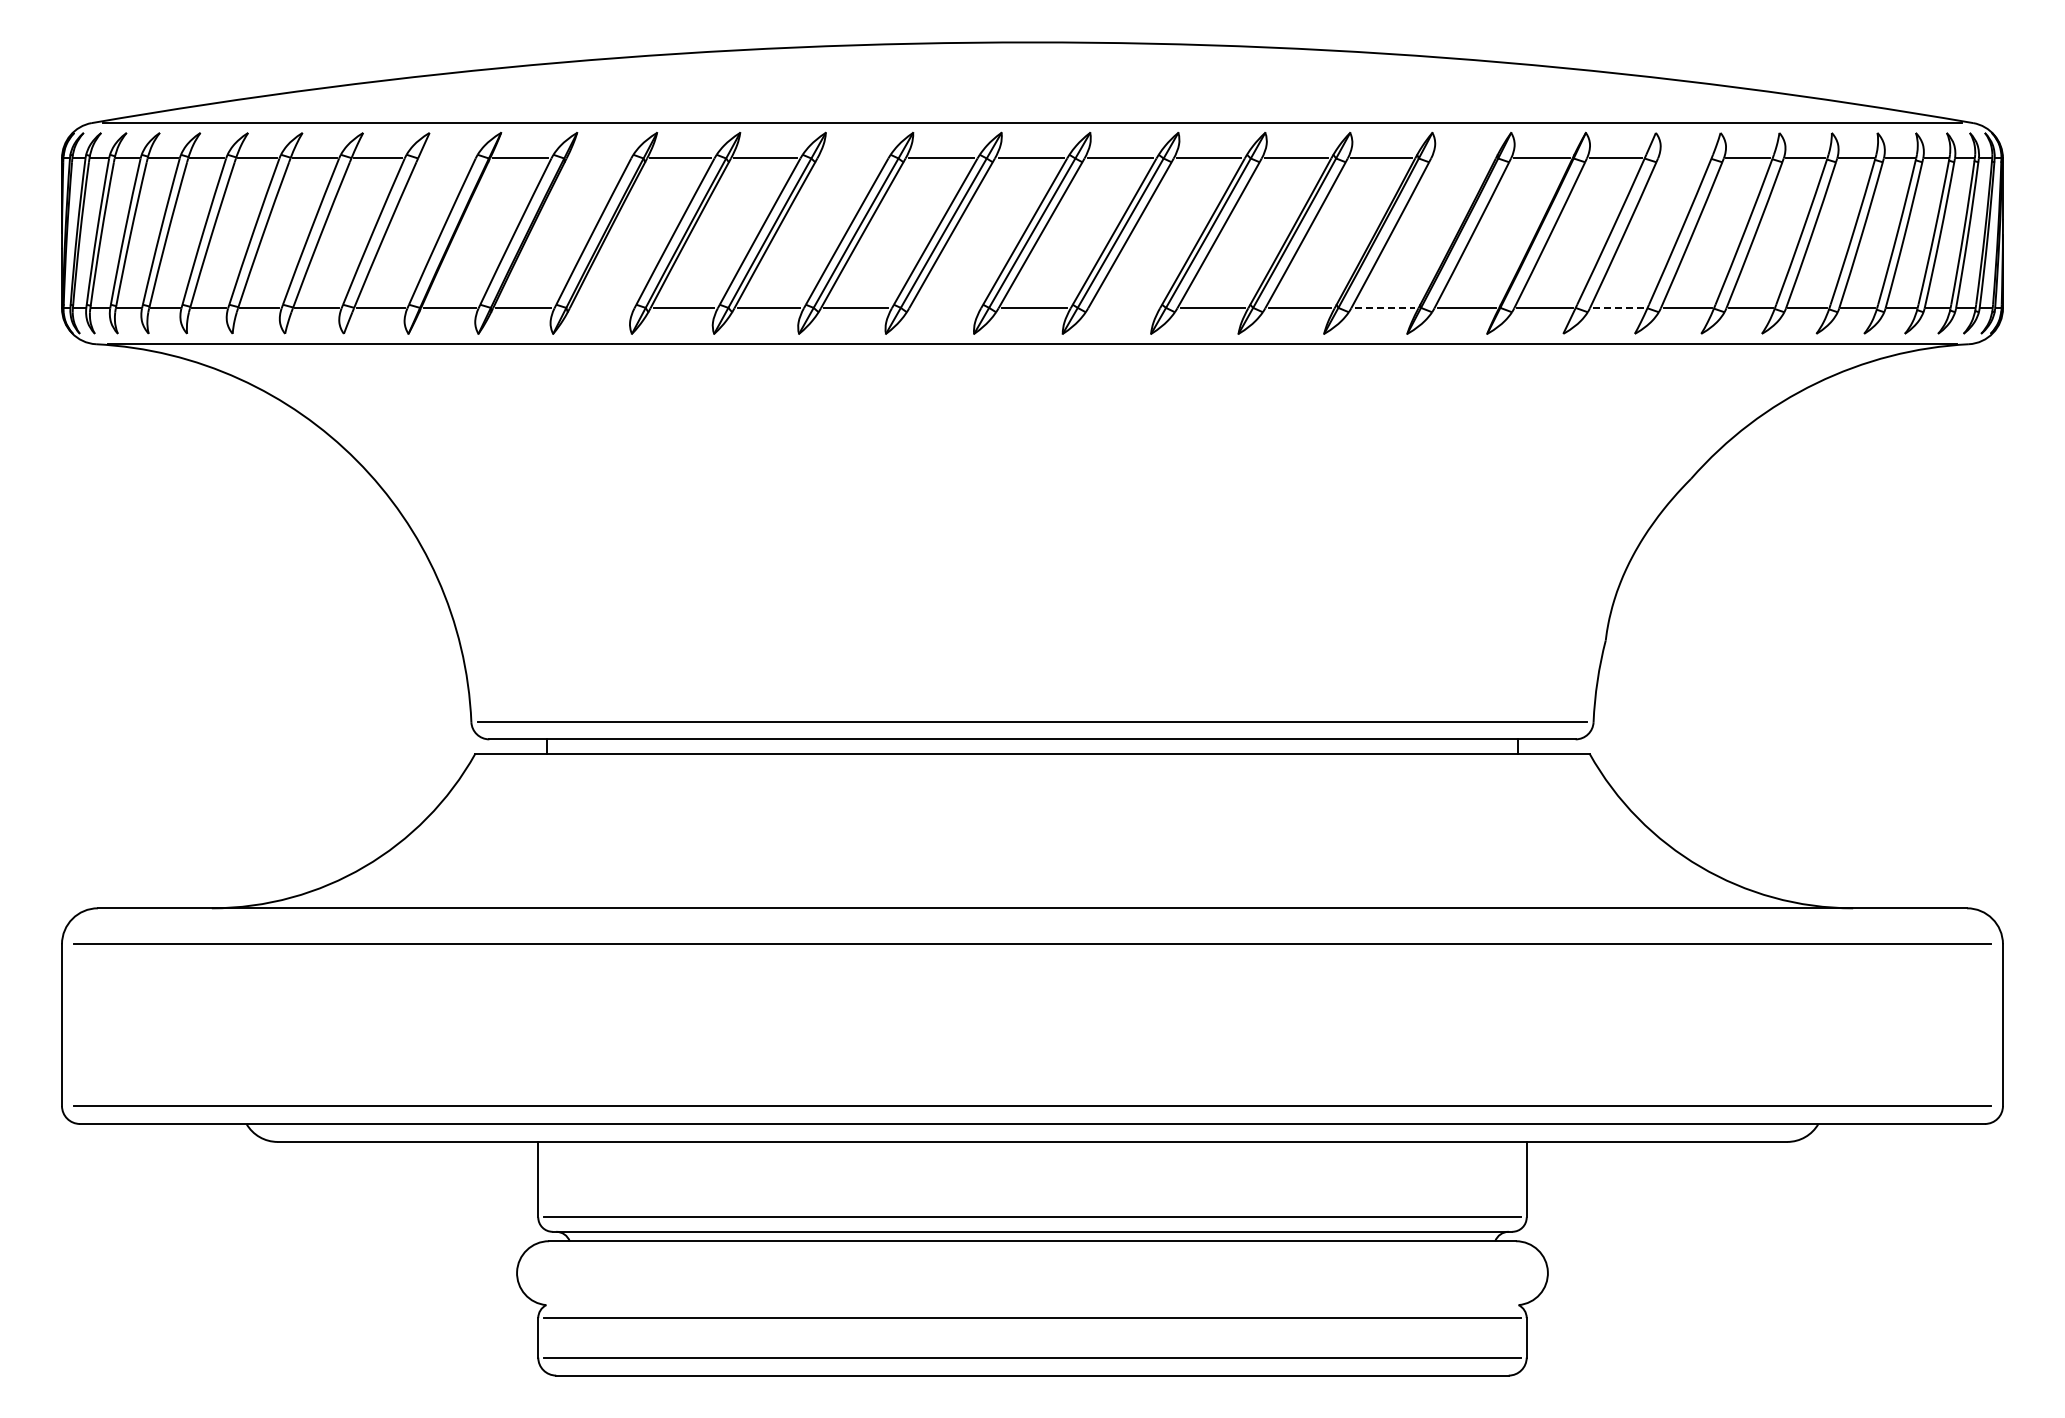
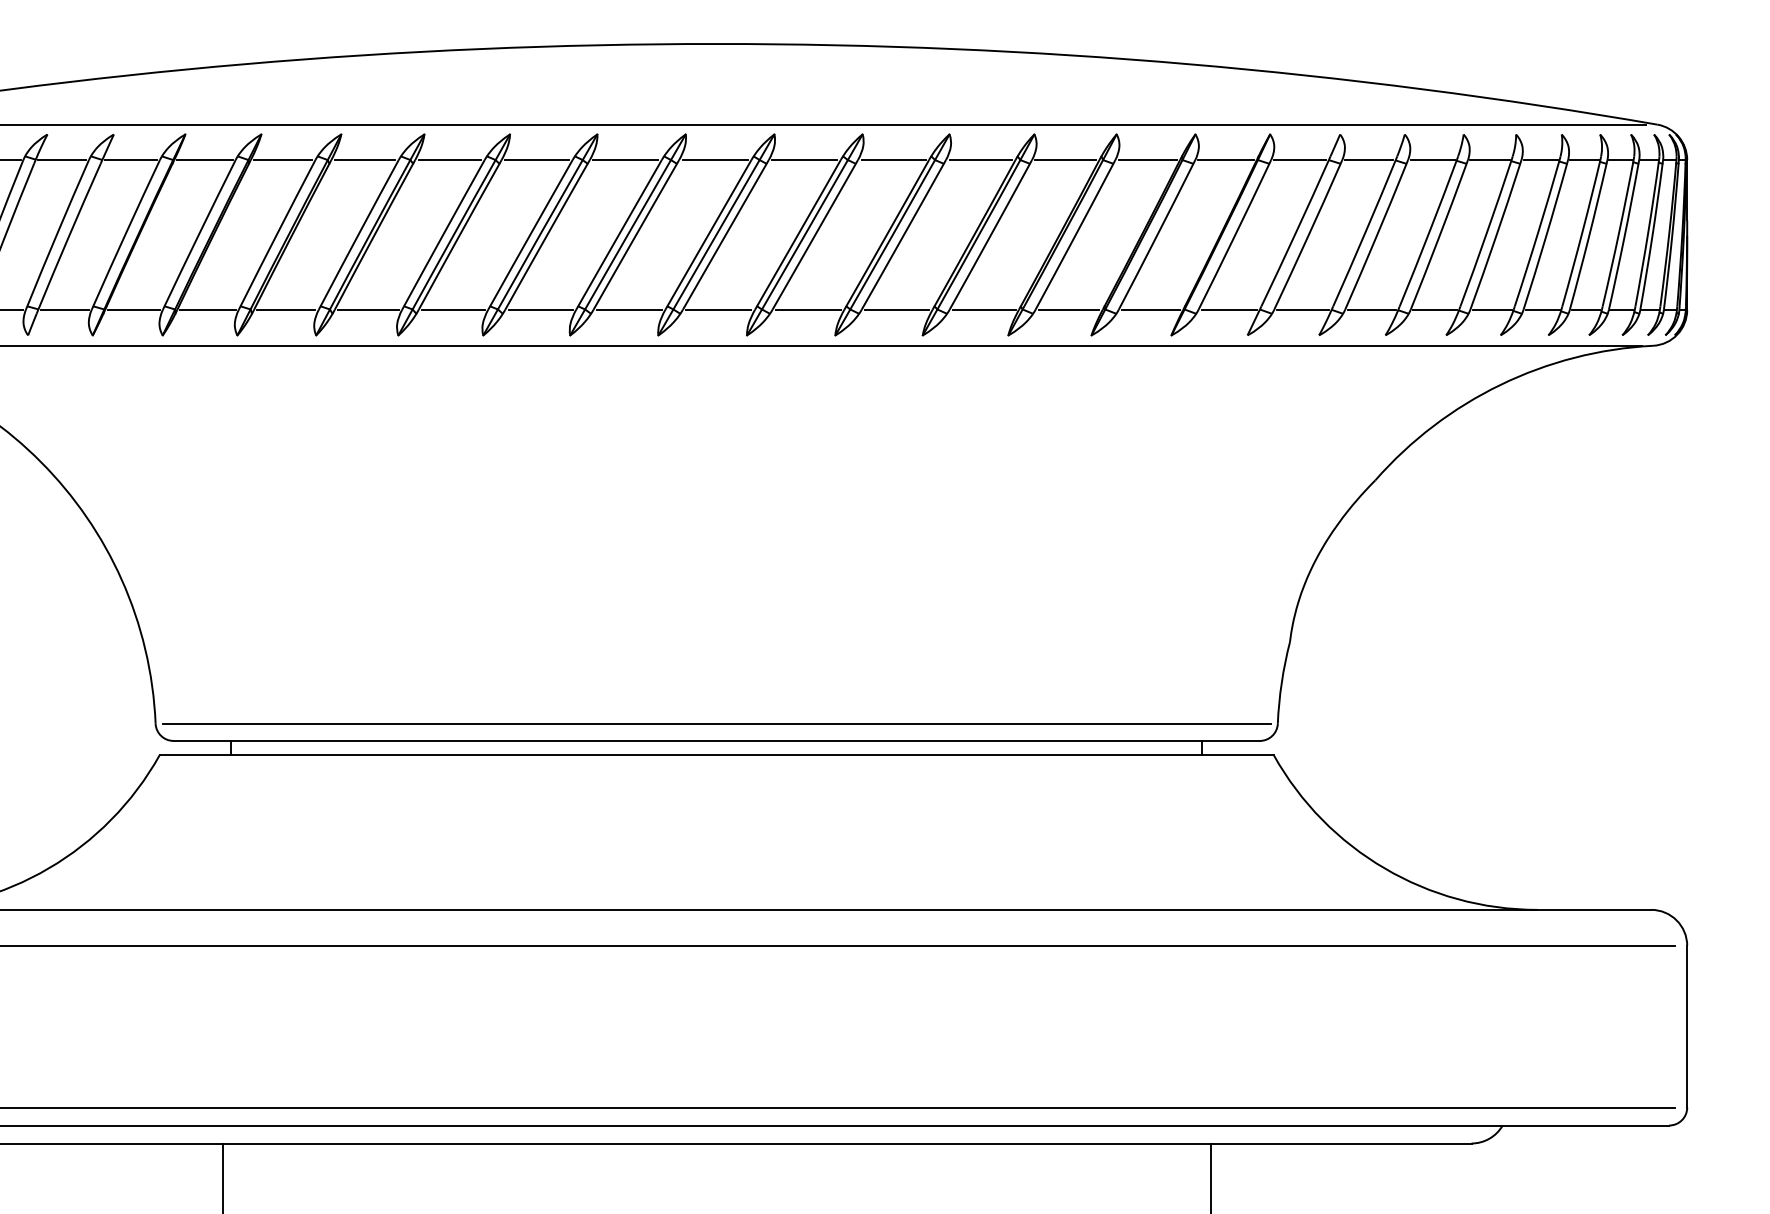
line: (446, 158) -> (130, 160), added
line: (598, 158) -> (282, 160), added
line: (852, 158) -> (536, 160), added
line: (1463, 158) -> (1147, 160), added
line: (1684, 158) -> (1368, 160), added
line: (601, 308) -> (285, 310), added
line: (944, 308) -> (628, 310), added
line: (1123, 308) -> (807, 310), added
line: (1385, 308) -> (1069, 310), dashed -> solid
line: (1618, 308) -> (1302, 310), dashed -> solid

